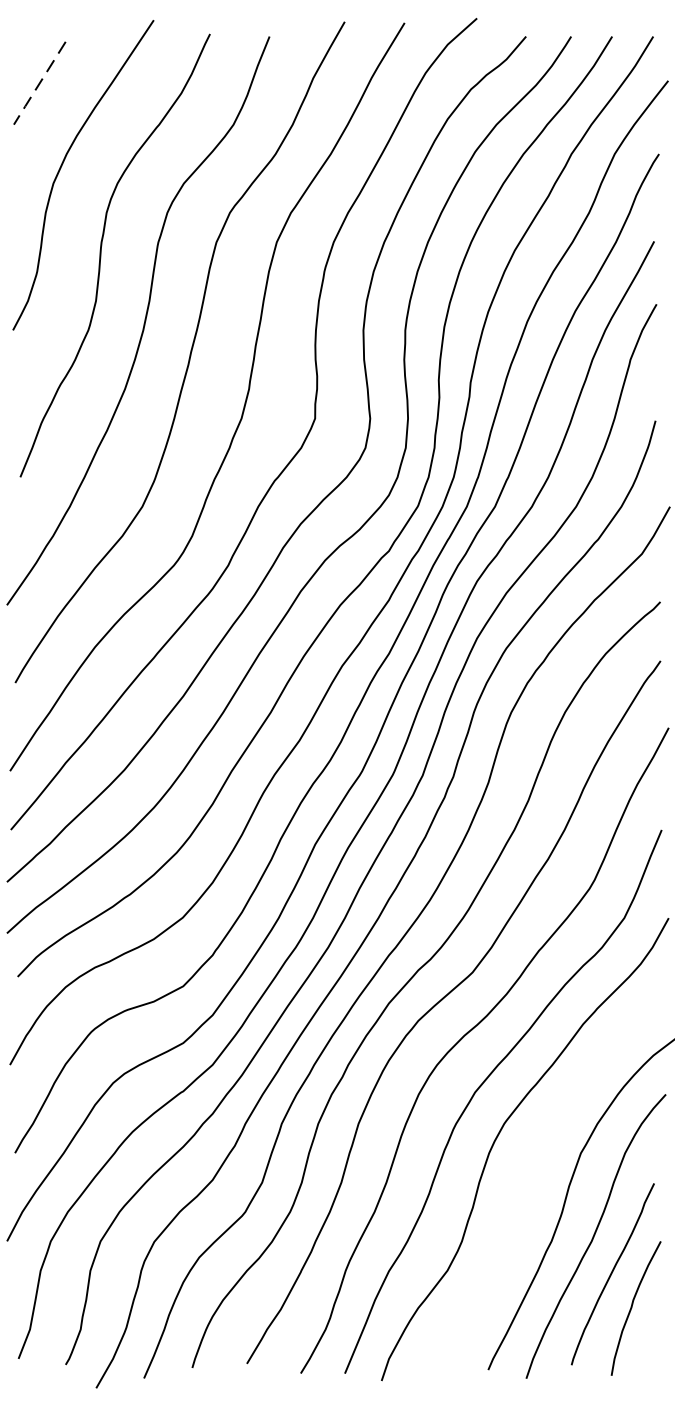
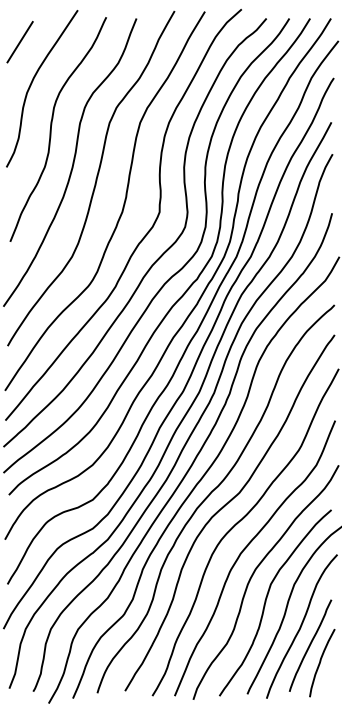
line: (38, 85) -> (19, 43), dashed -> solid
curve: (527, 1180) -> (267, 598), added

